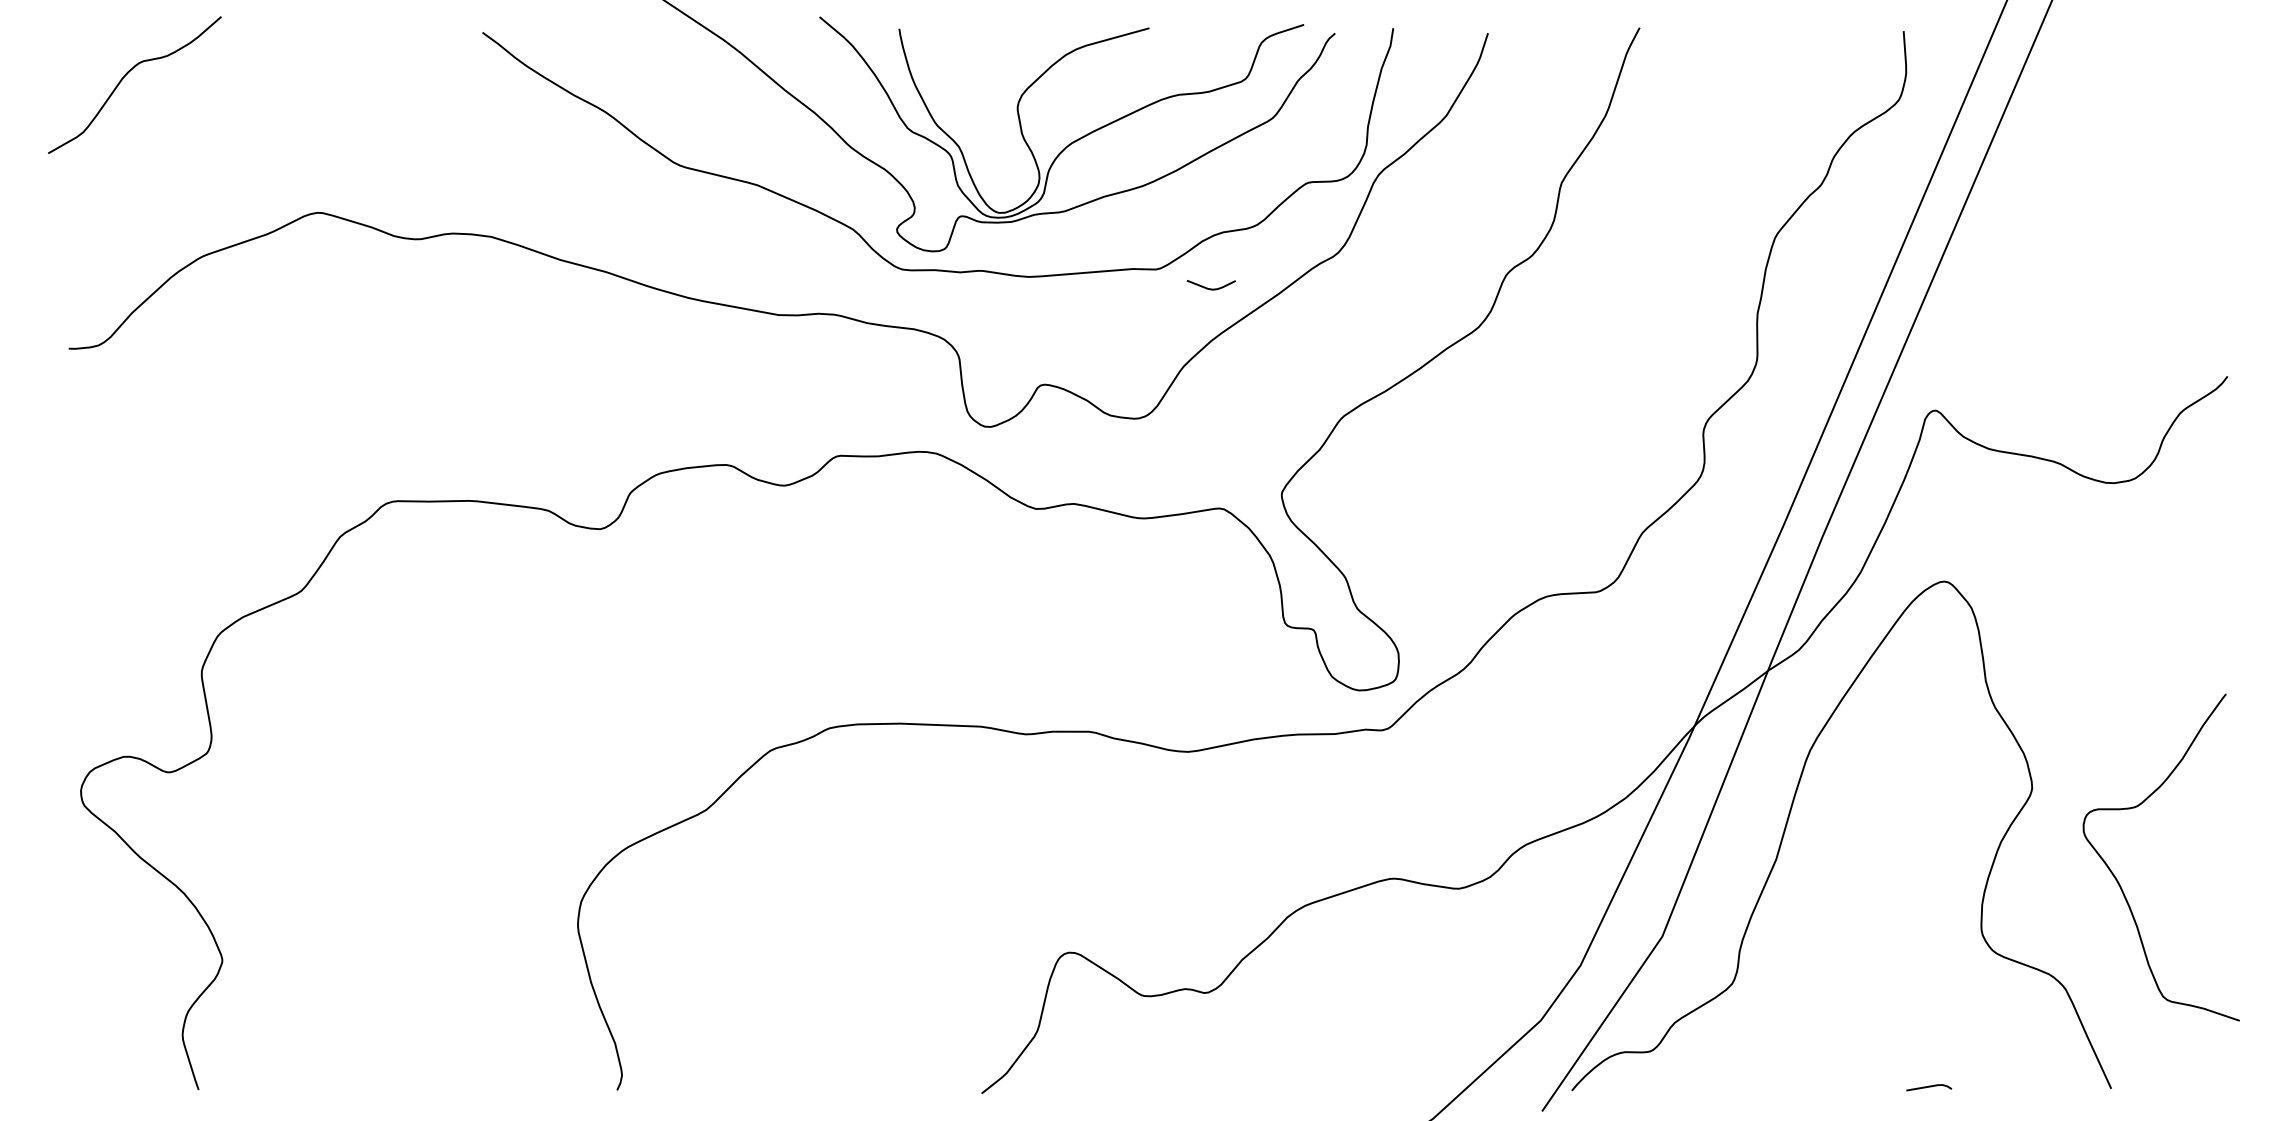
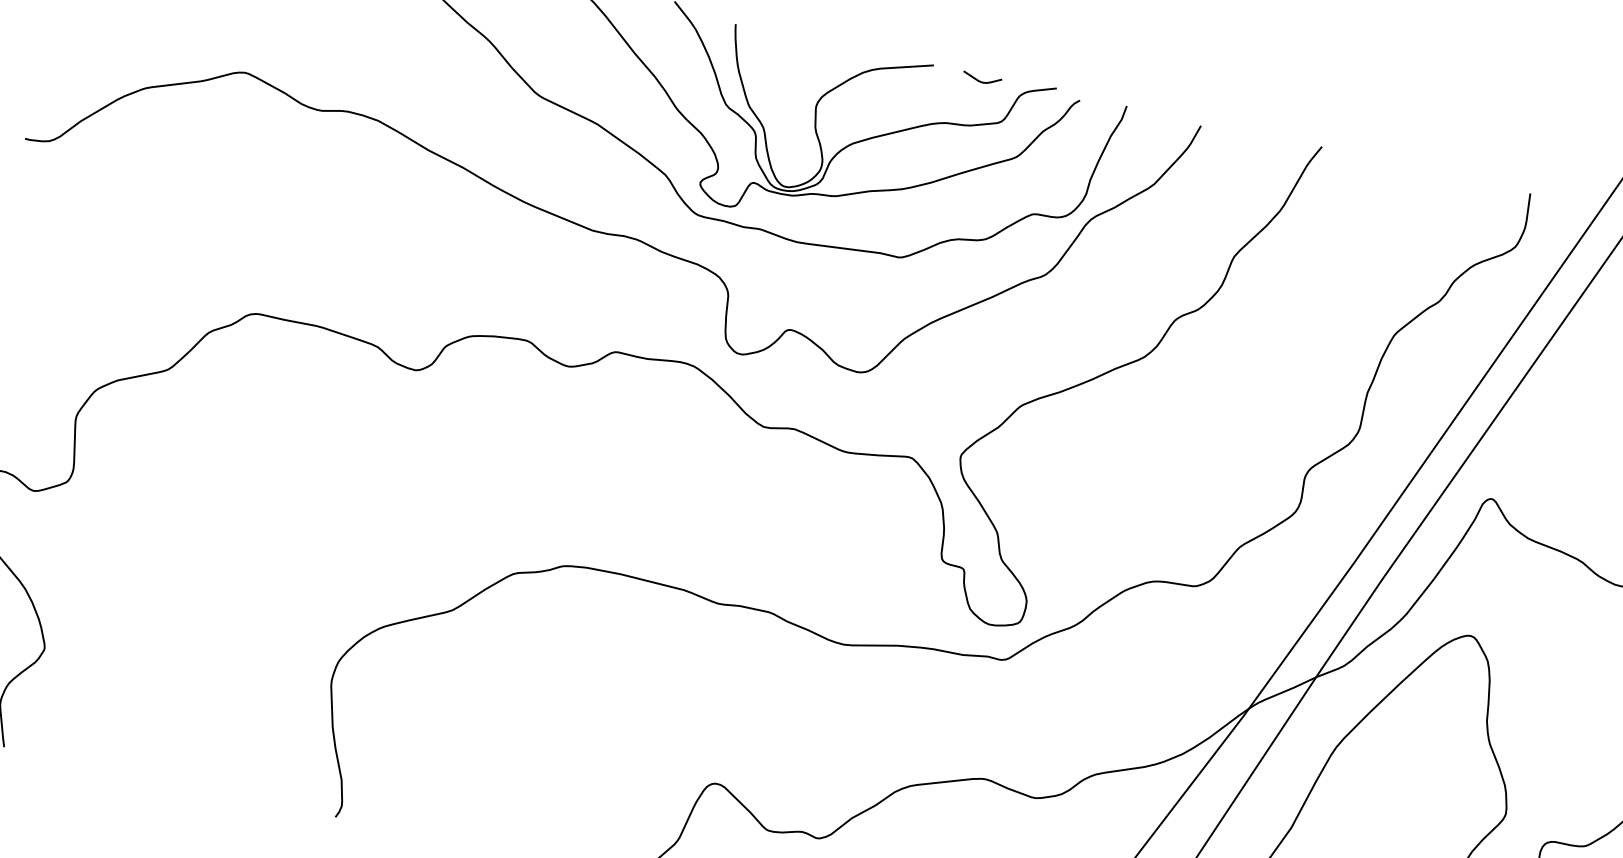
curve: (1210, 288) -> (980, 81), moved

